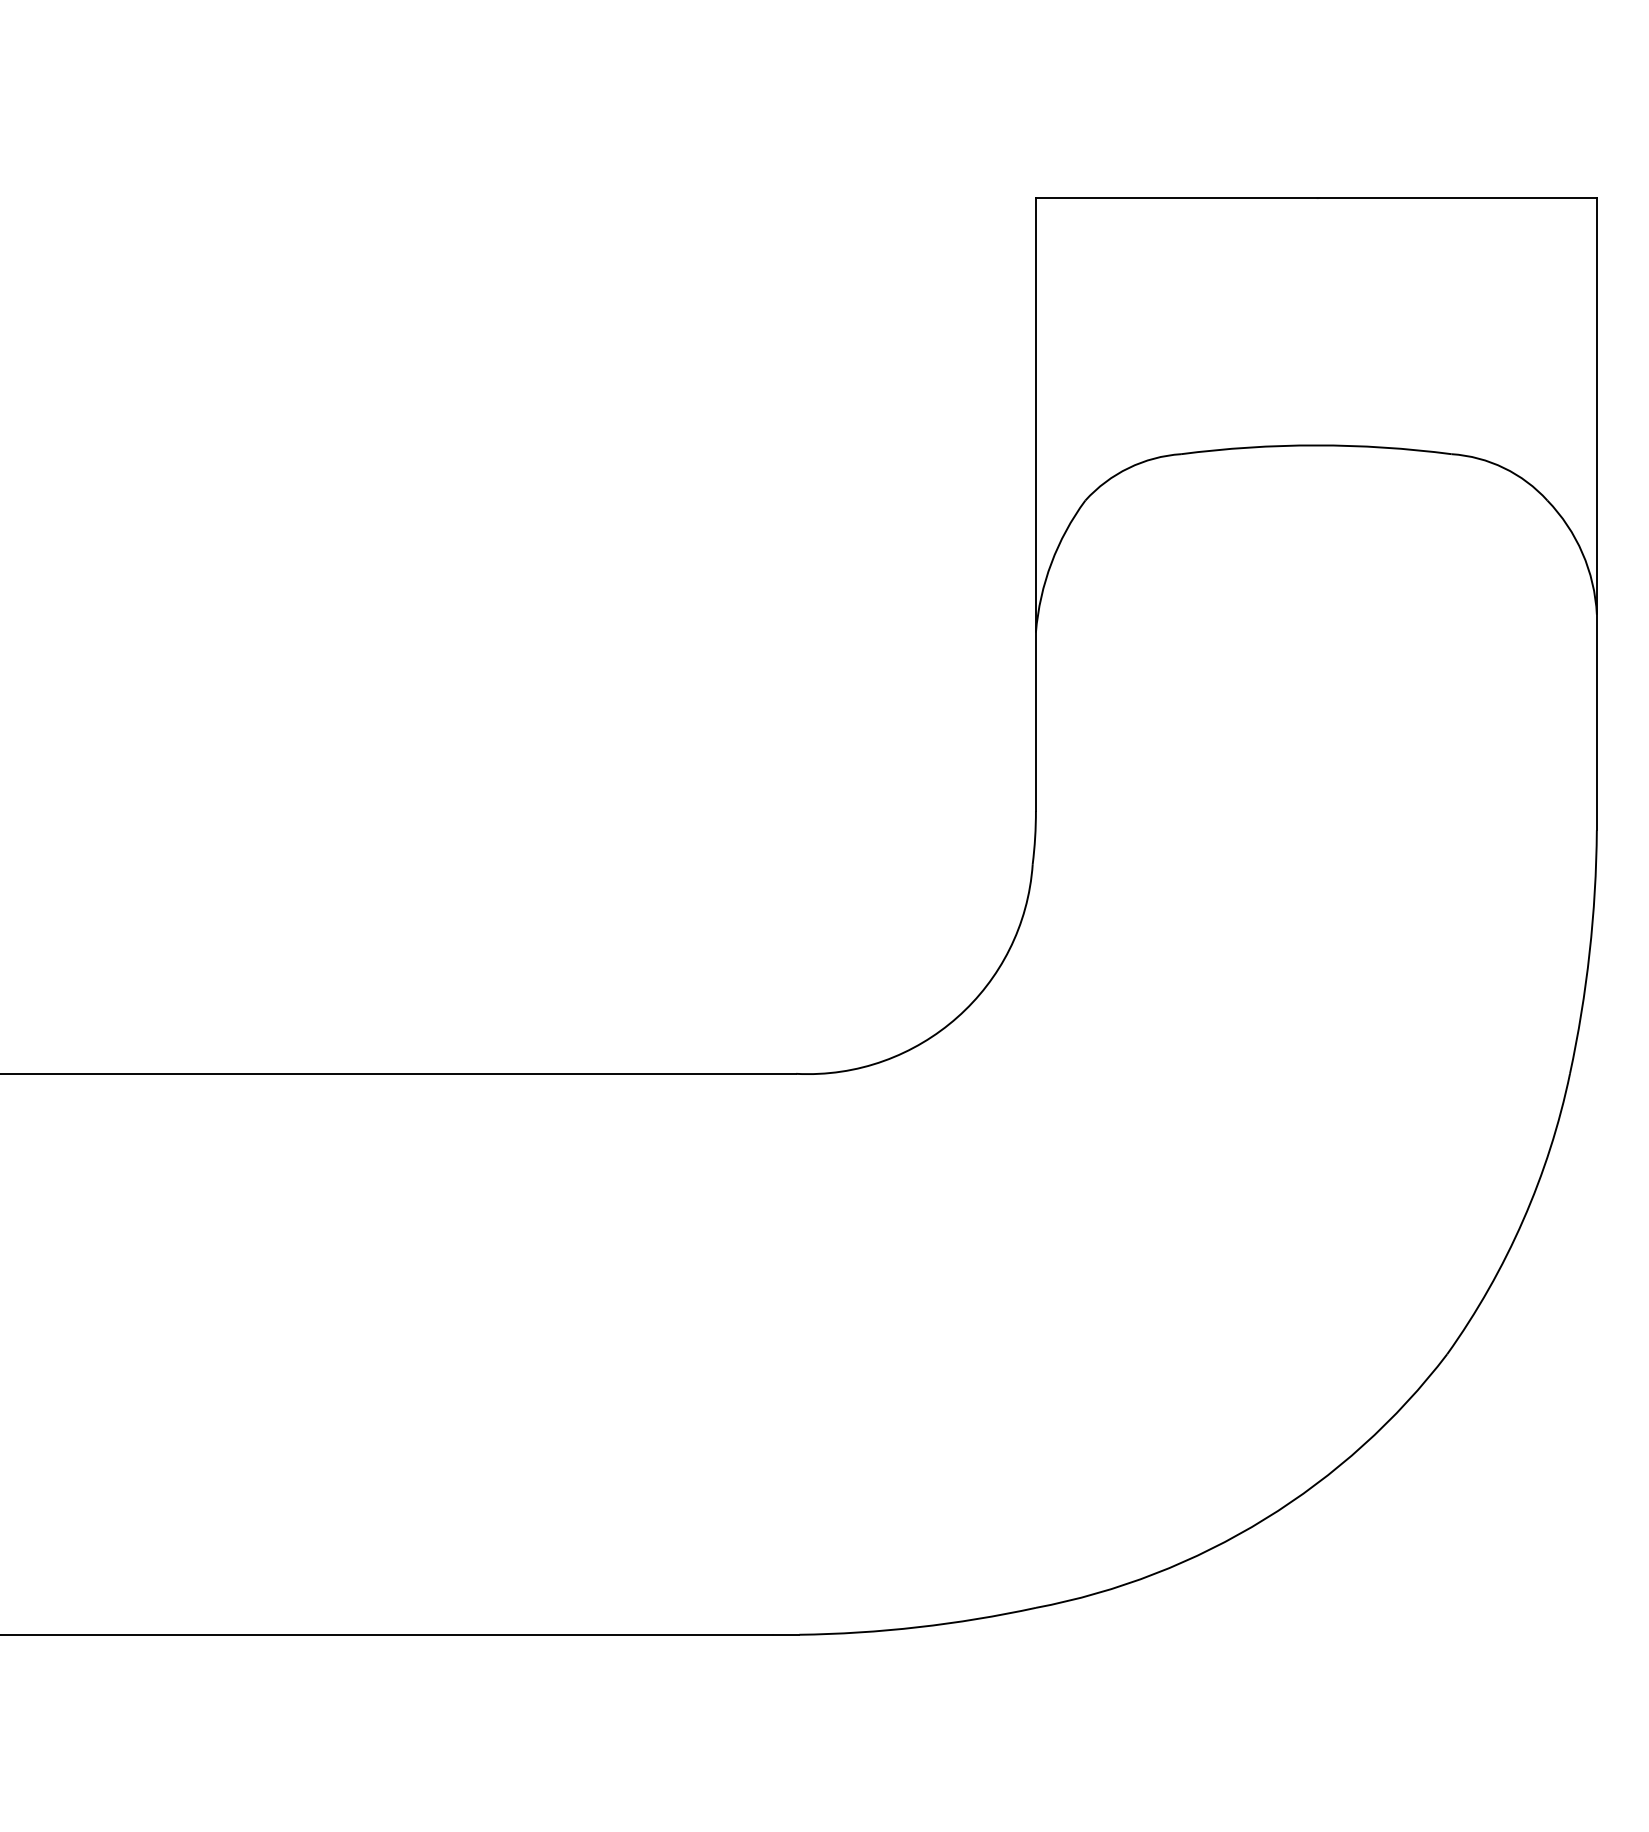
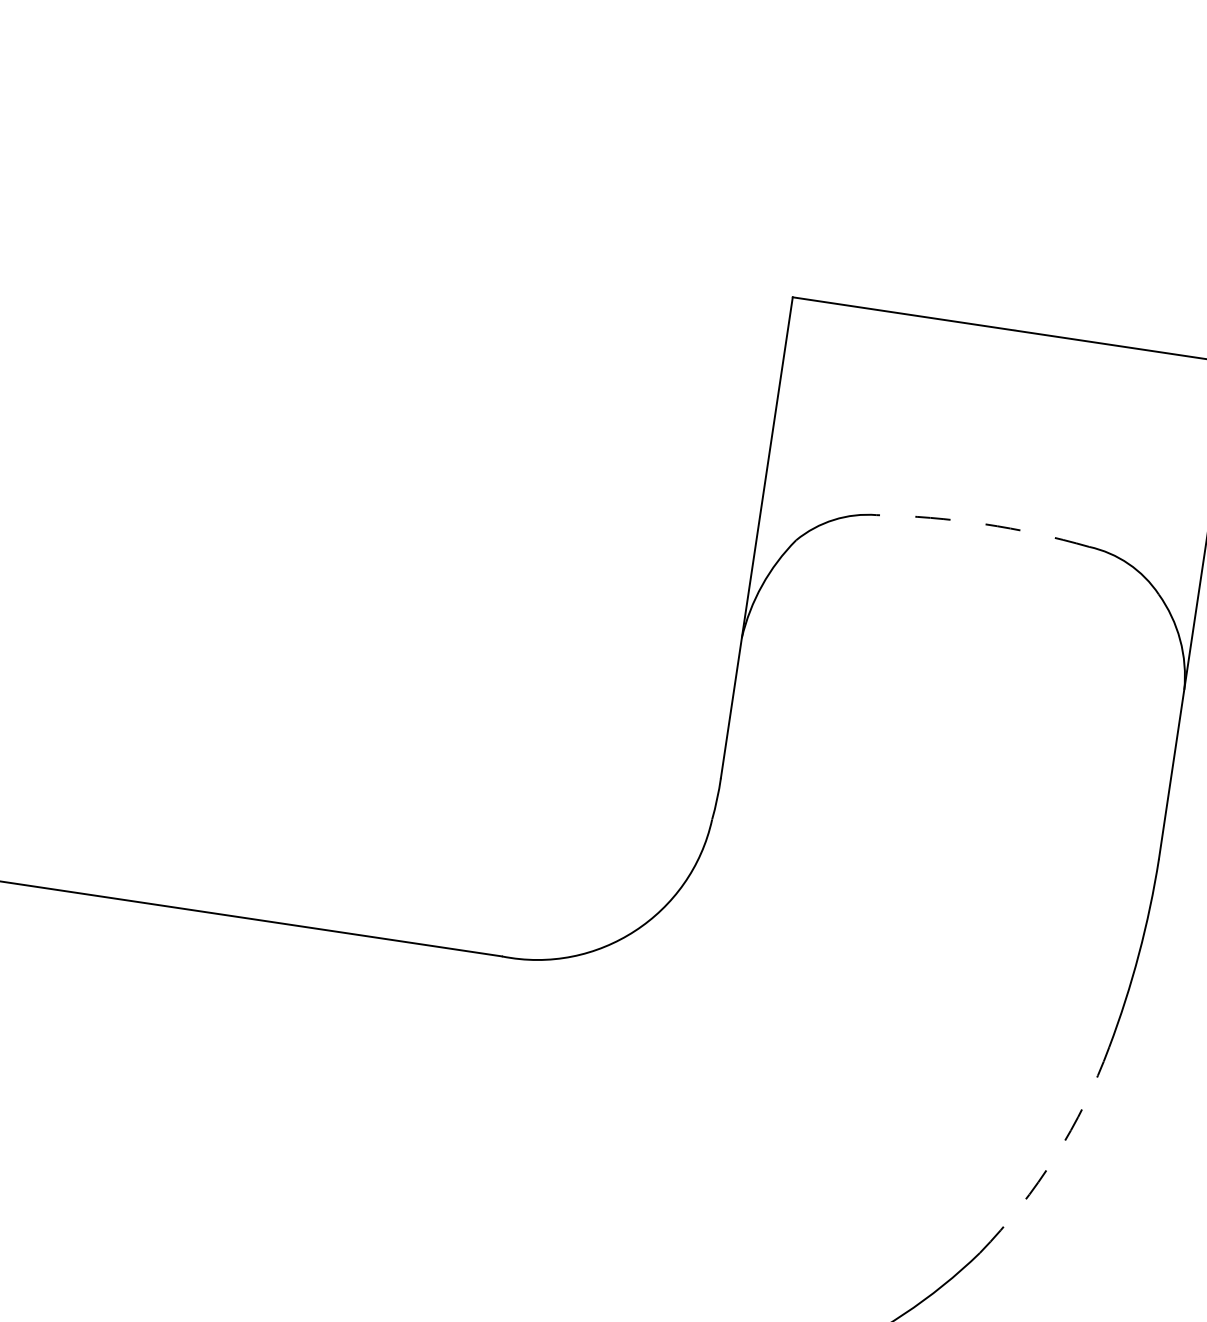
arc: (1316, 445) -> (984, 524), solid -> dashed
arc: (1523, 1220) -> (1055, 1156), solid -> dashed

